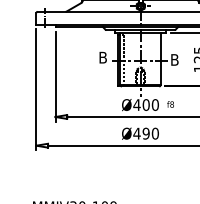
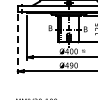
line: (35, 90) -> (17, 44), solid -> dashed

